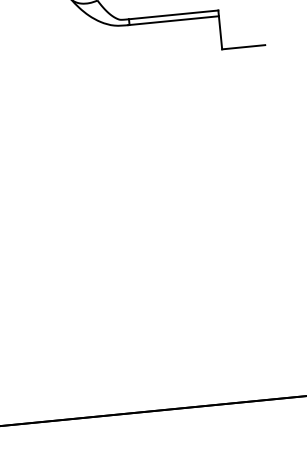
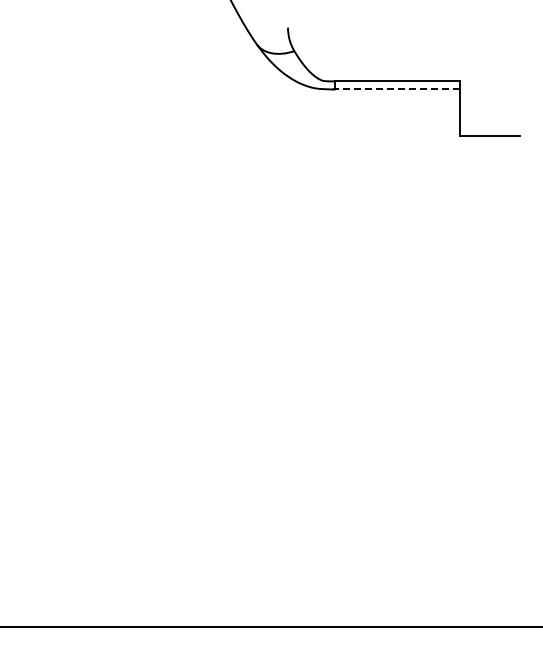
line: (174, 20) -> (397, 89), solid -> dashed

